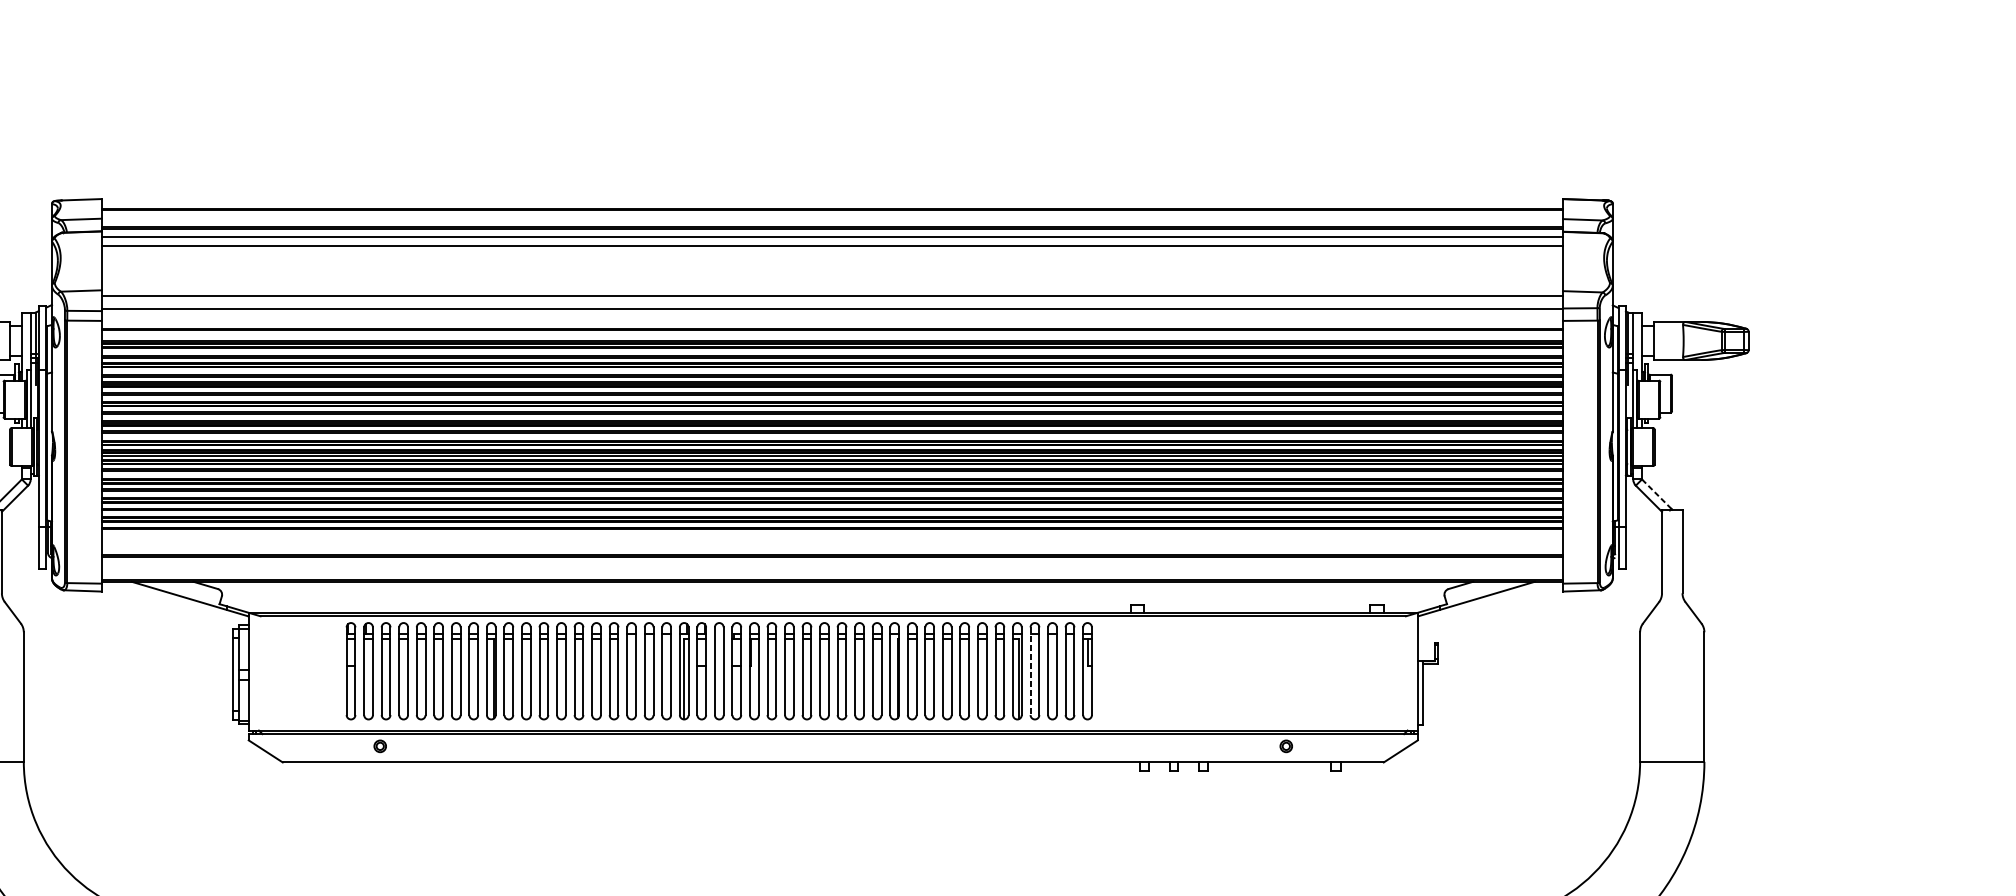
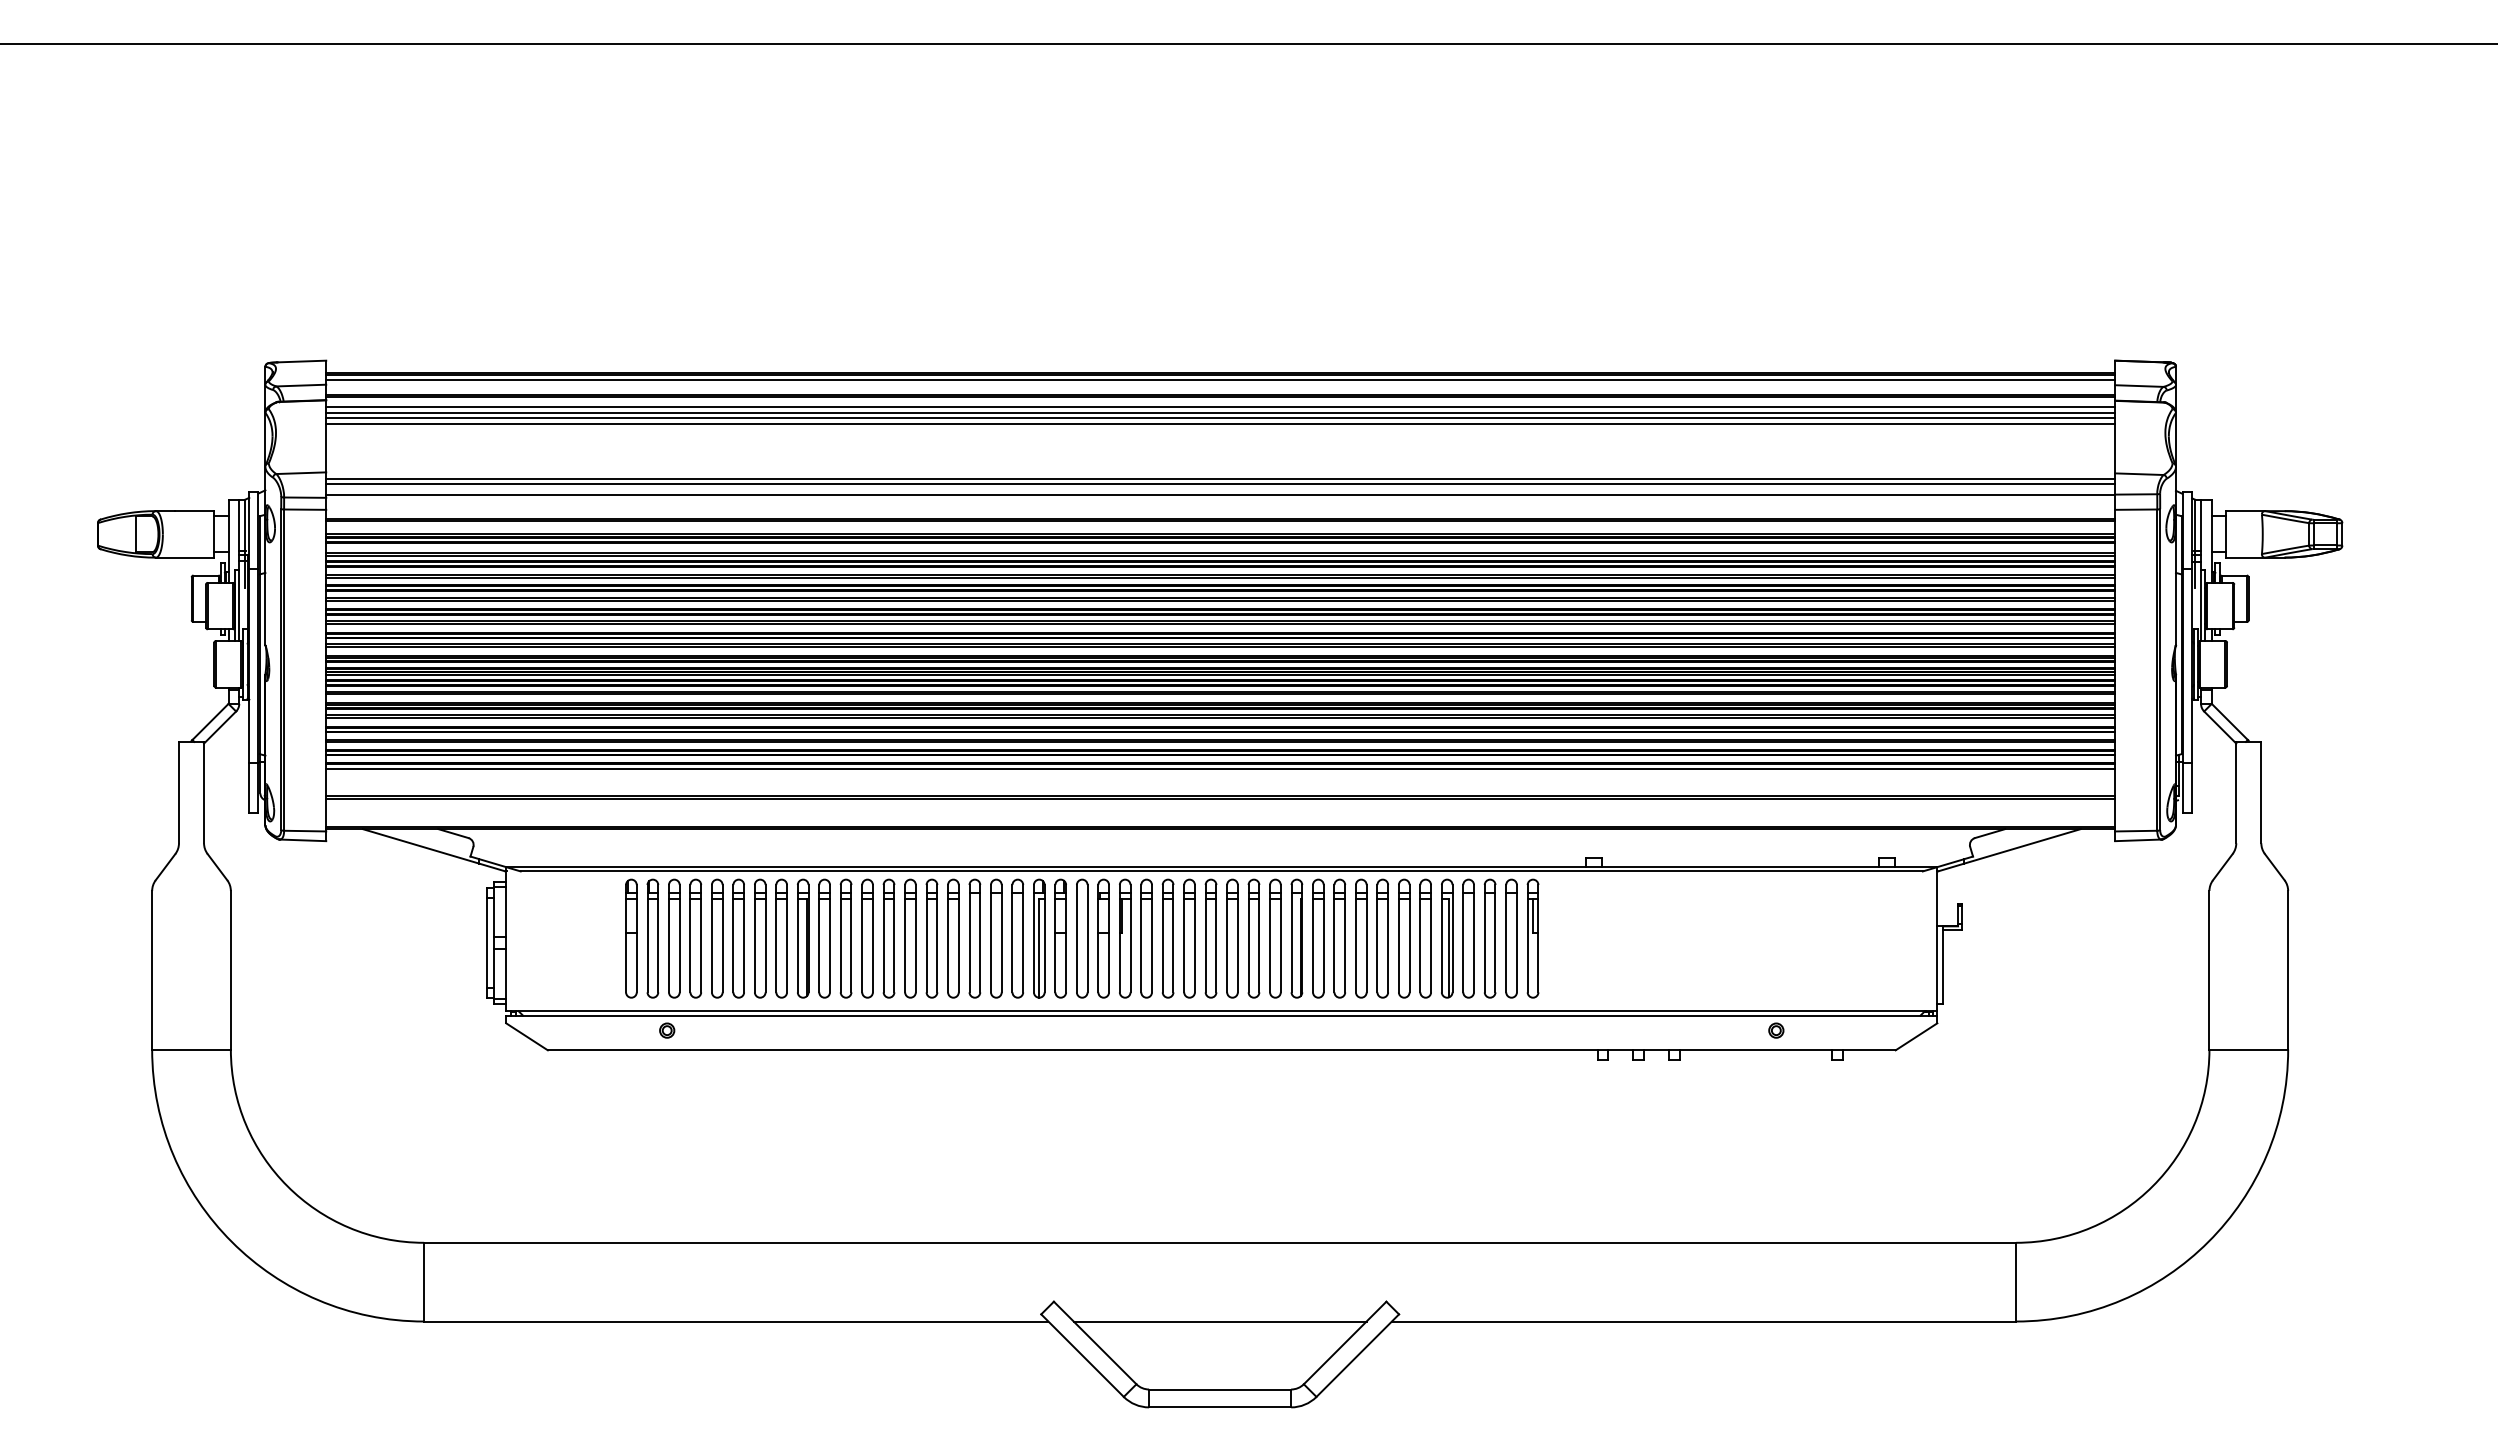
line: (832, 215) -> (1220, 380), added
line: (832, 242) -> (1220, 413), added
line: (832, 251) -> (1220, 424), added
line: (832, 300) -> (1220, 484), added
line: (1656, 493) -> (2229, 721), dashed -> solid
line: (832, 532) -> (1220, 768), added
line: (1030, 671) -> (1463, 938), dashed -> solid

